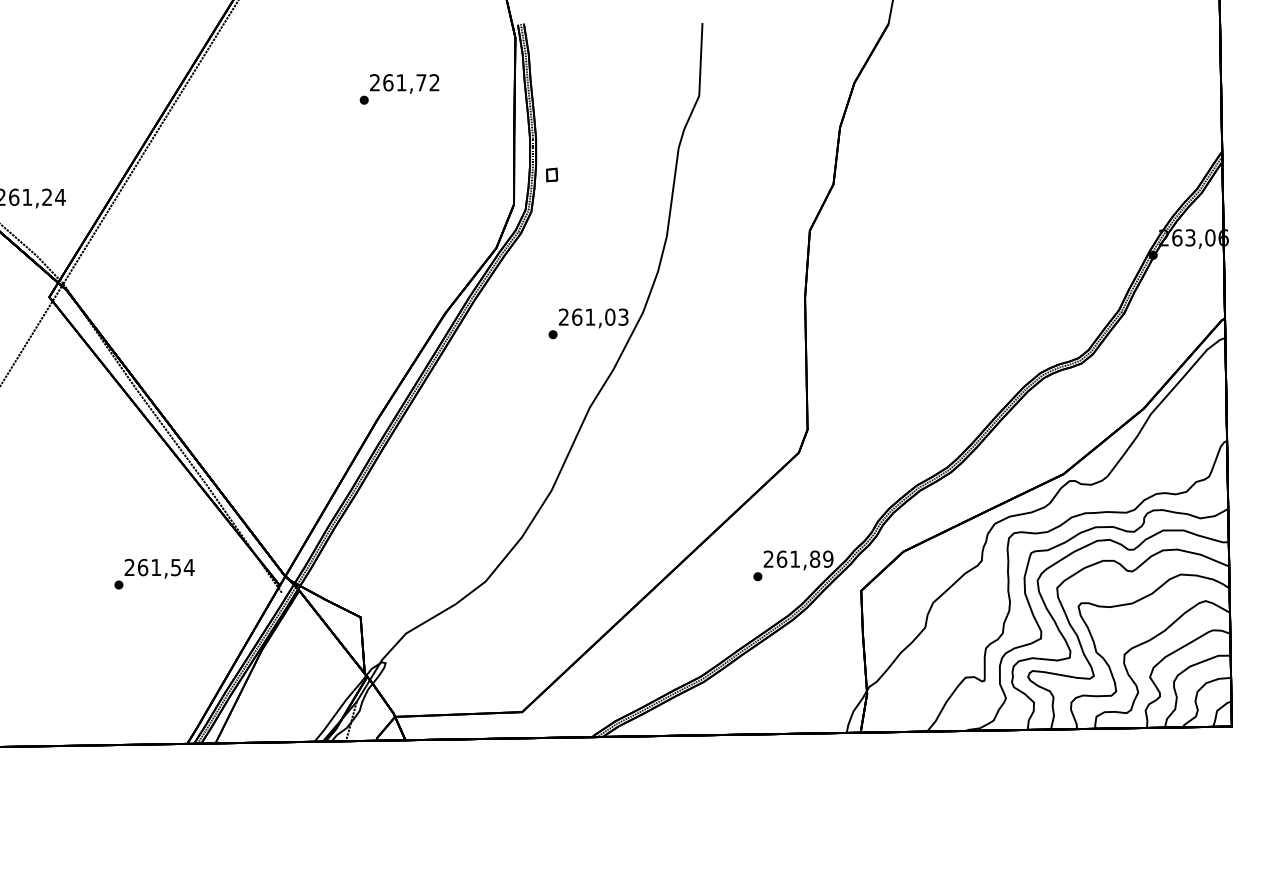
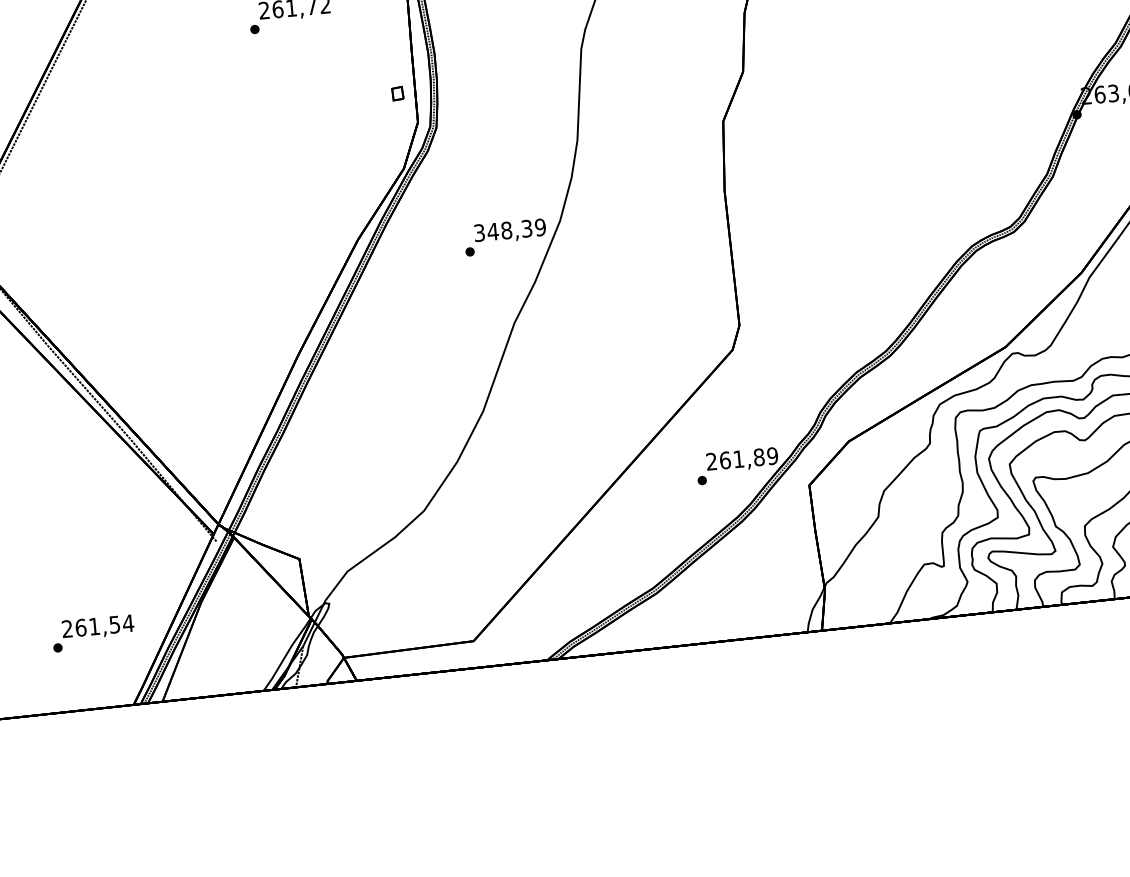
part: (552, 174) -> (398, 93), moved
text: (593, 316) -> (509, 229), 261,03 -> 348,39
text: (154, 573) -> (93, 632), moved

